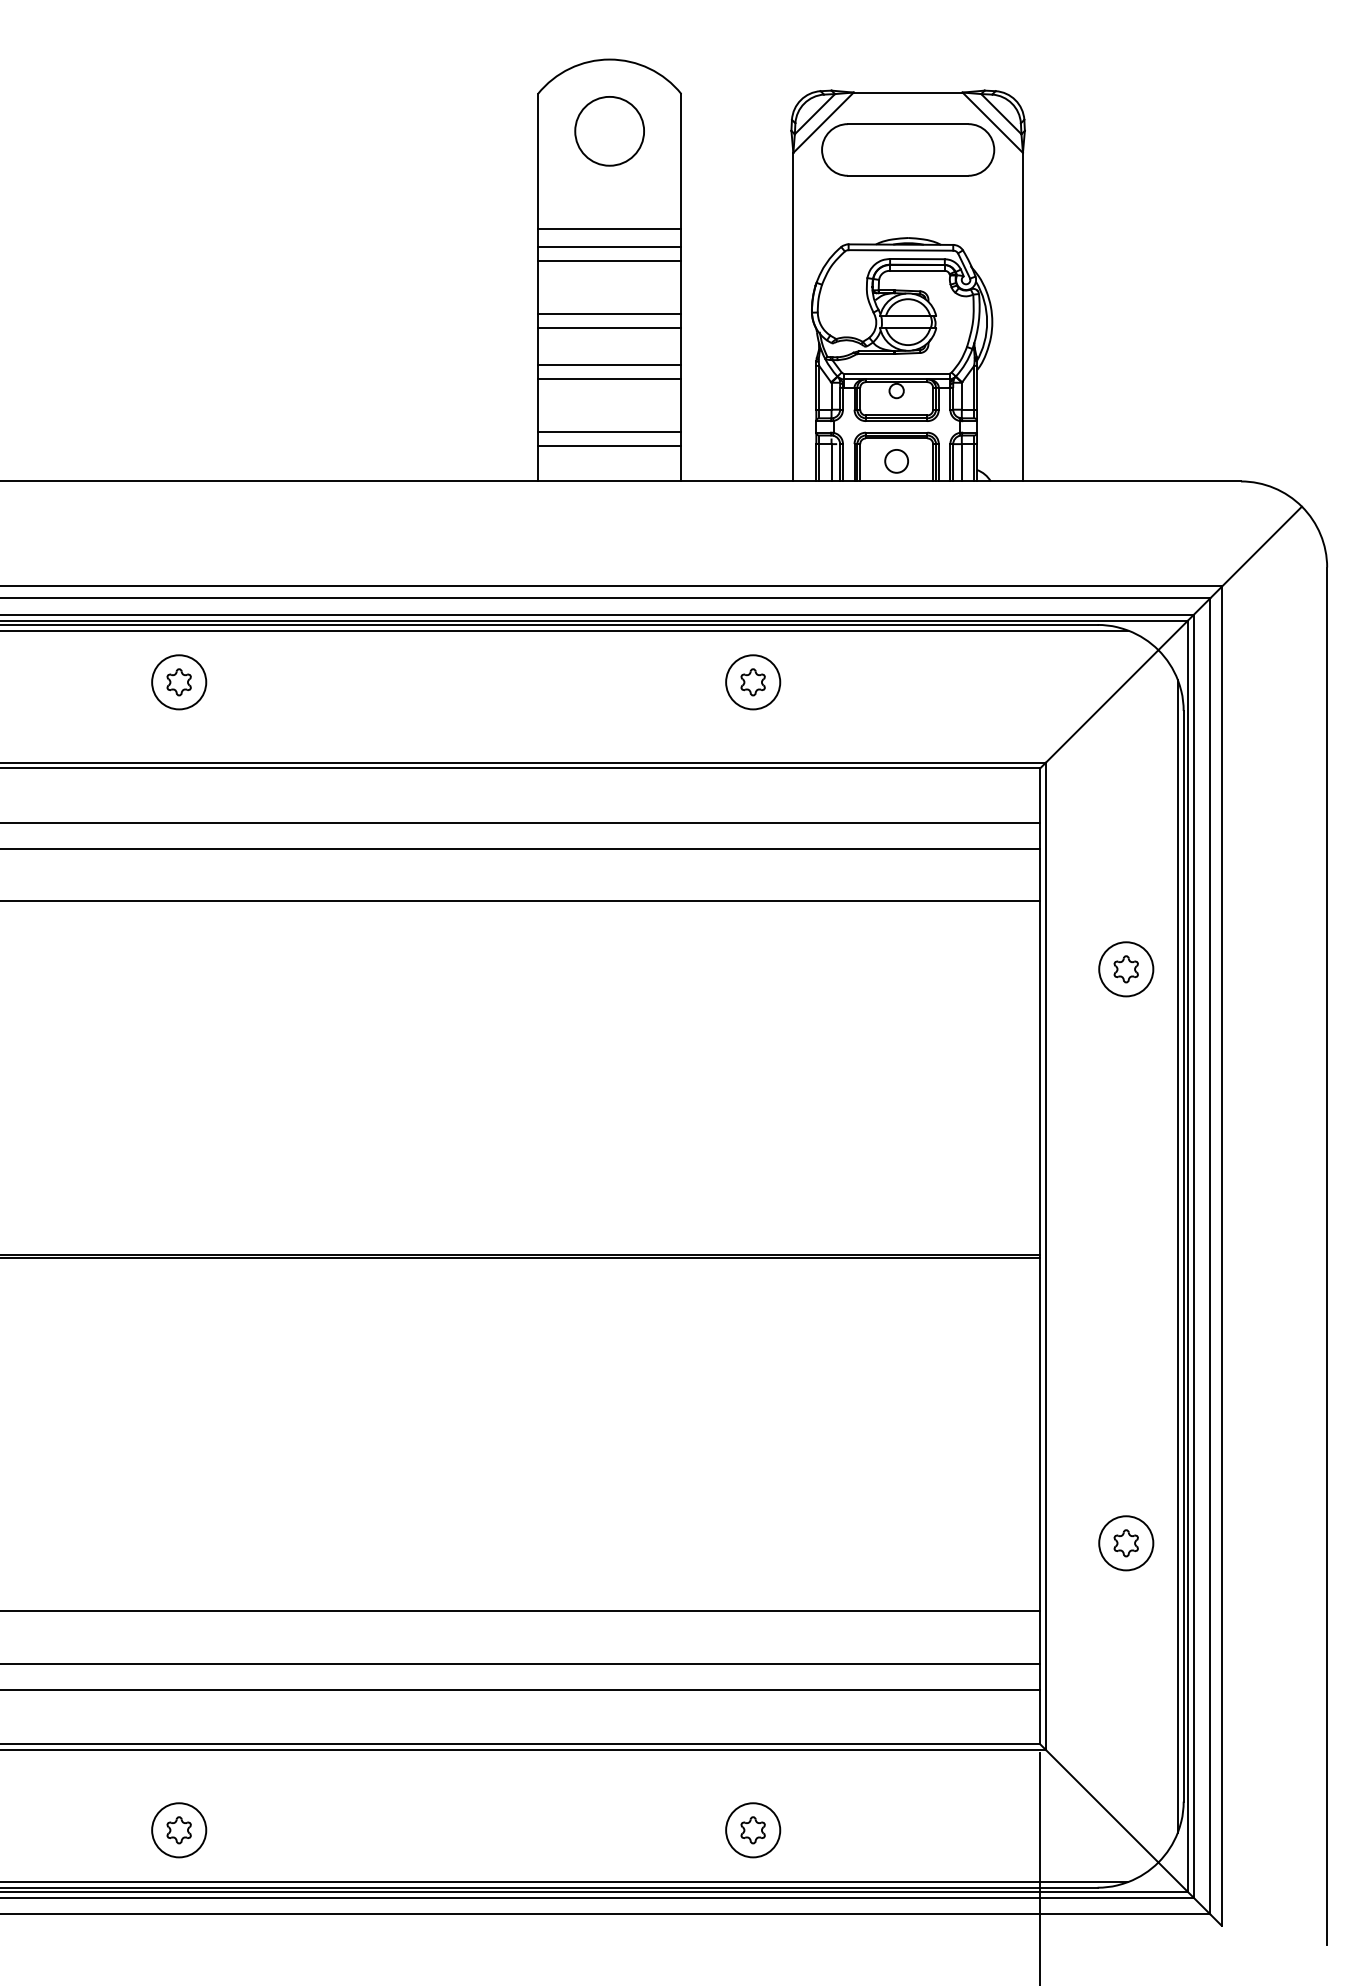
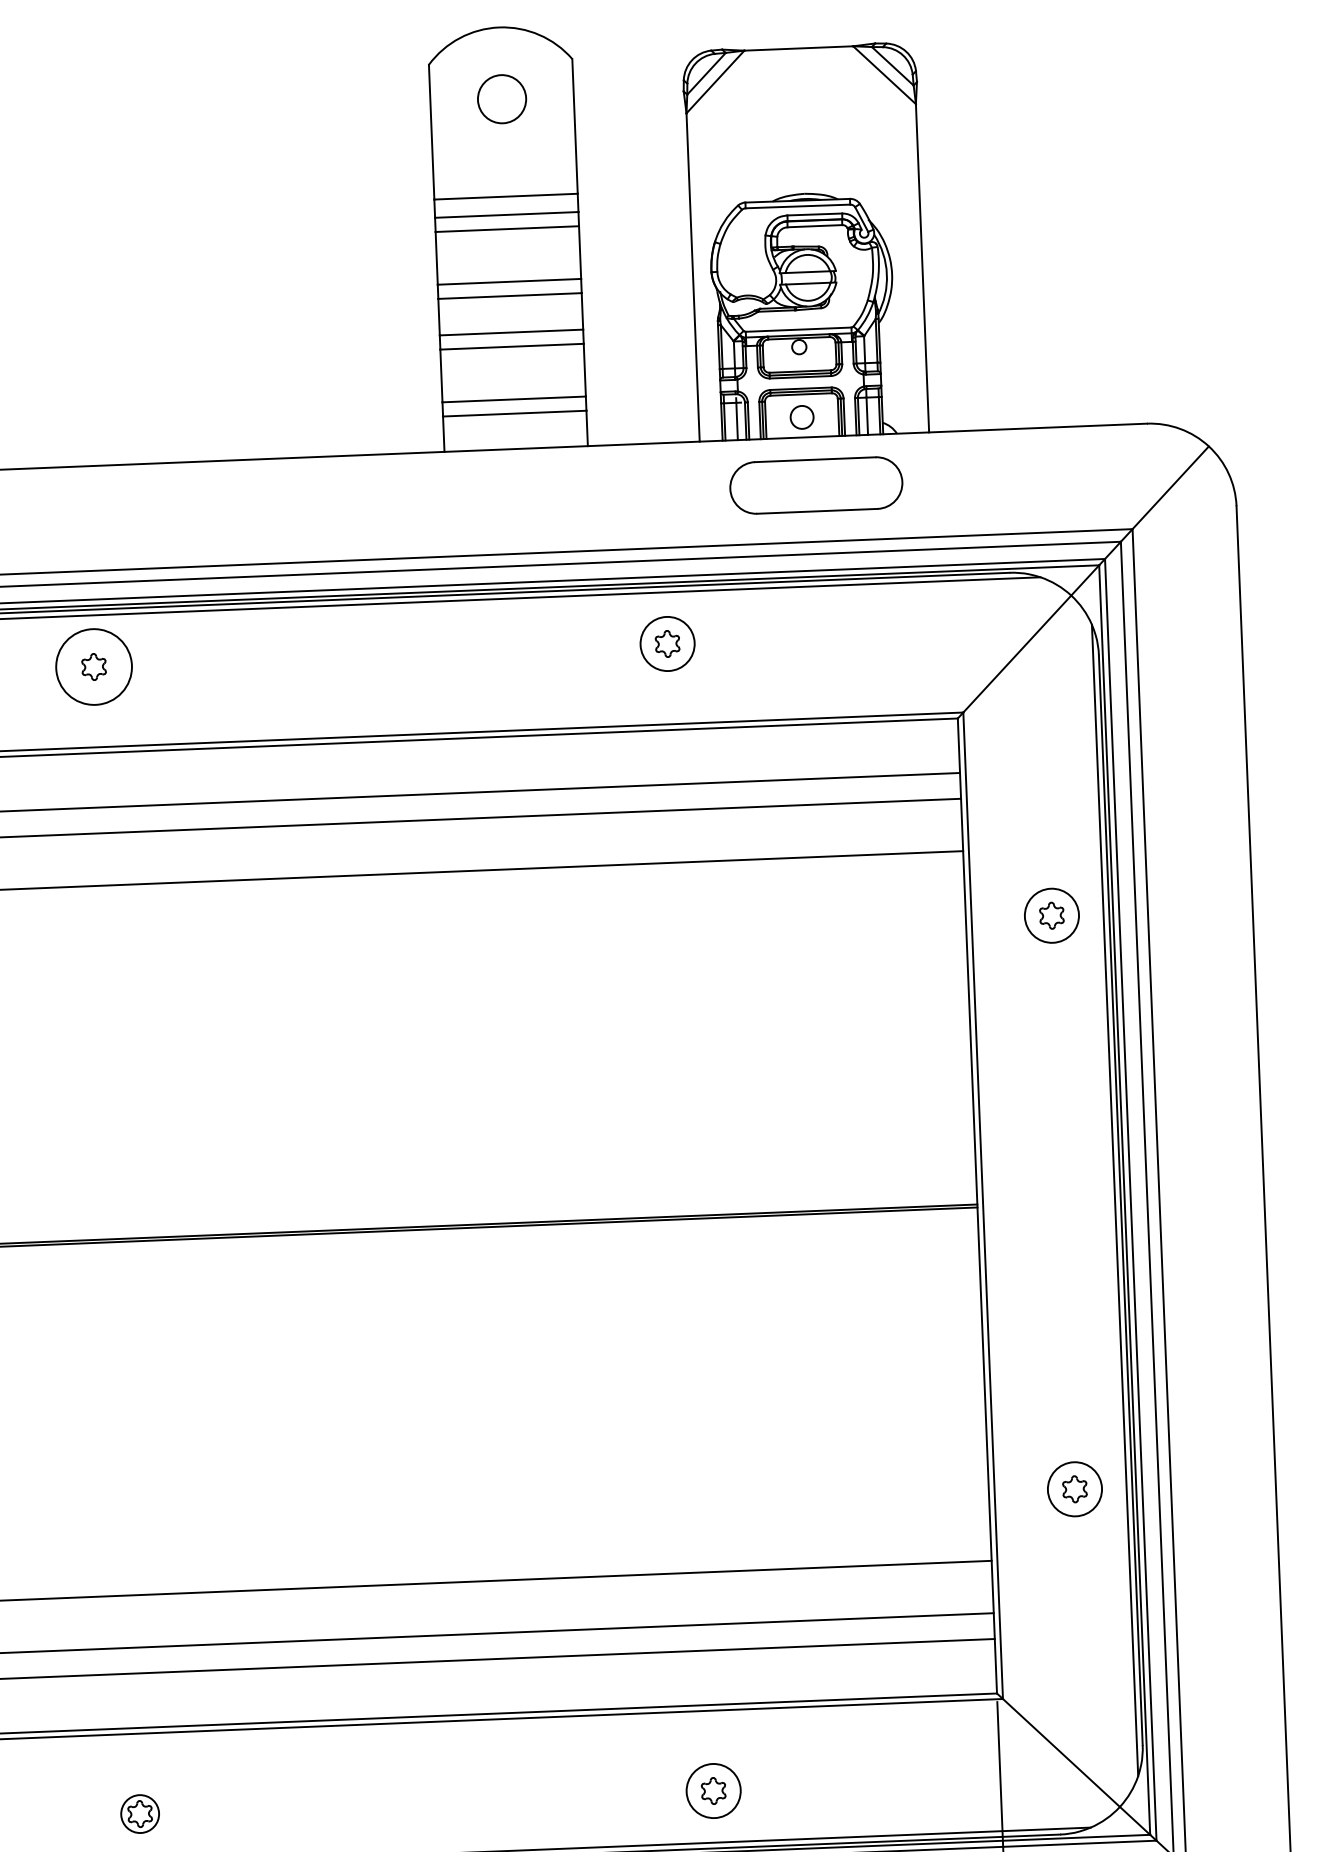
circle: (609, 131) -> (501, 99), size x0.7
part: (908, 149) -> (816, 485), moved
circle: (179, 682) -> (94, 667), size x1.4
circle: (179, 1830) -> (140, 1814), size x0.7

